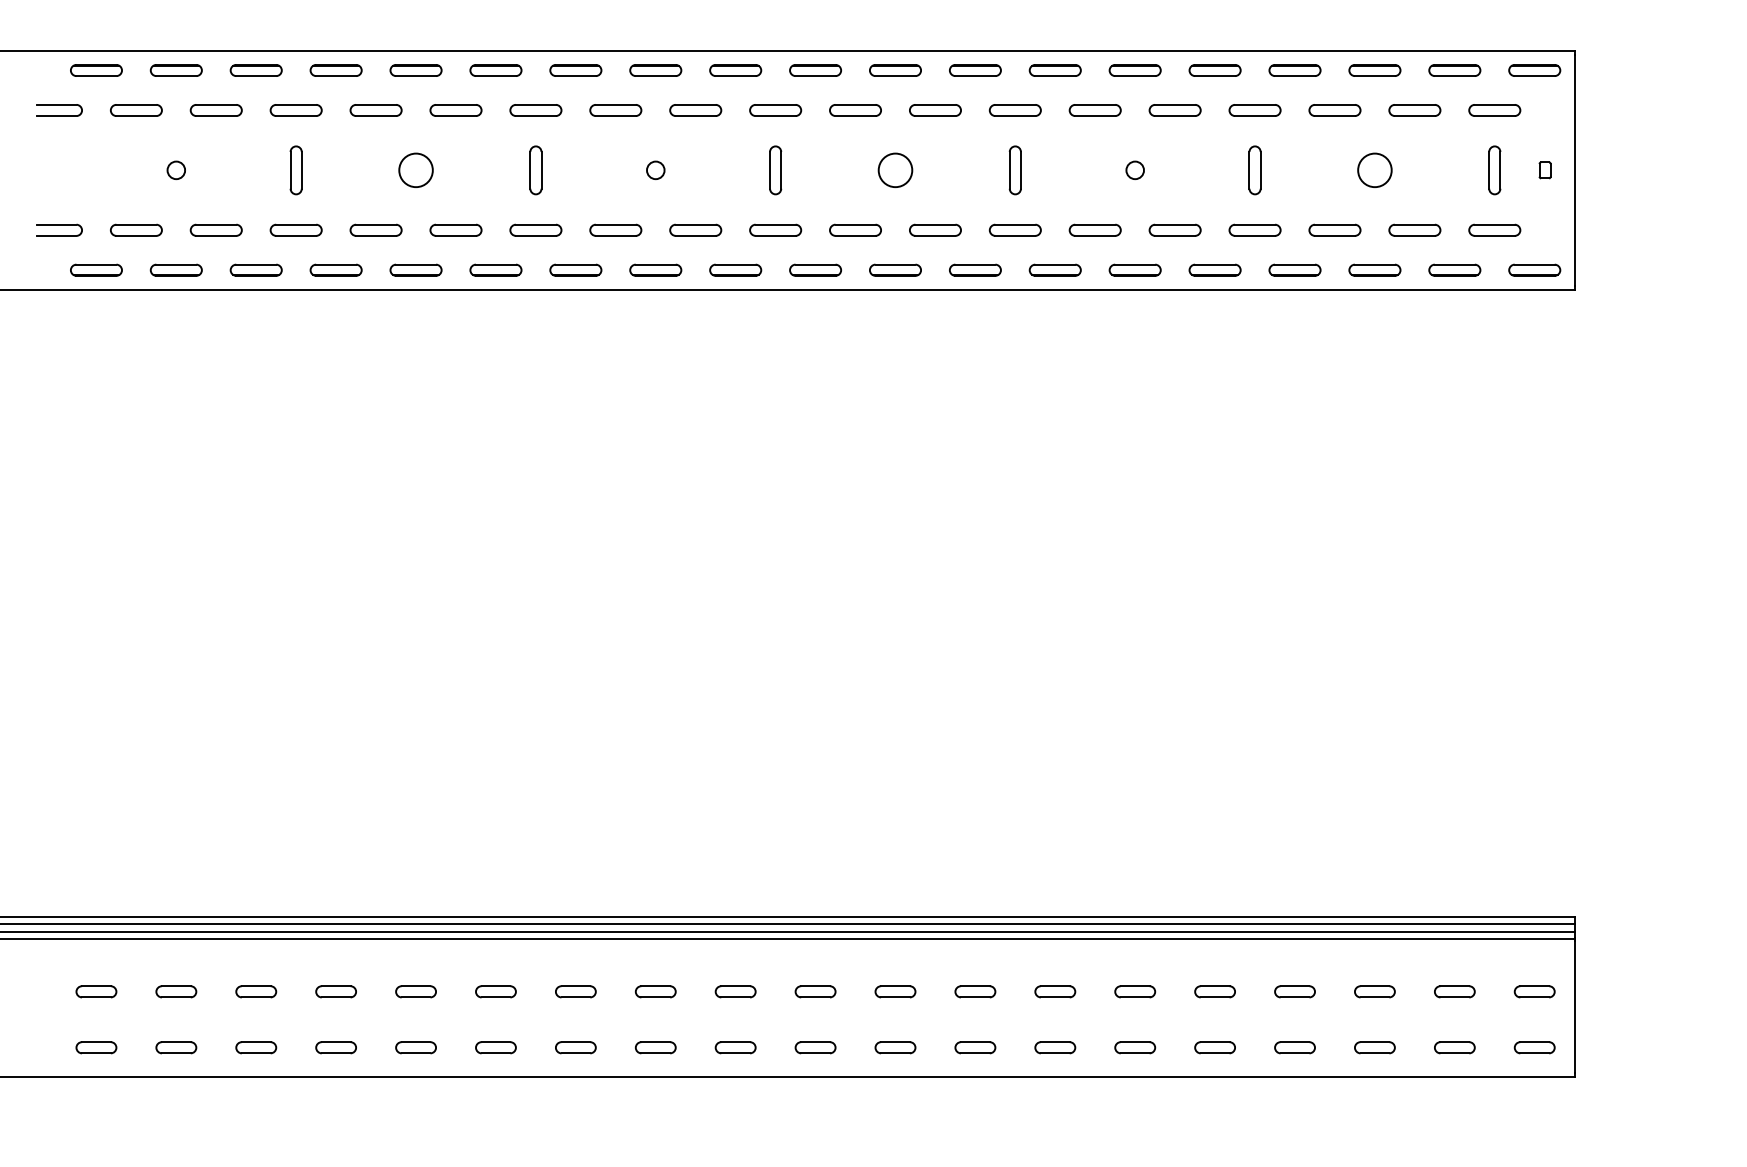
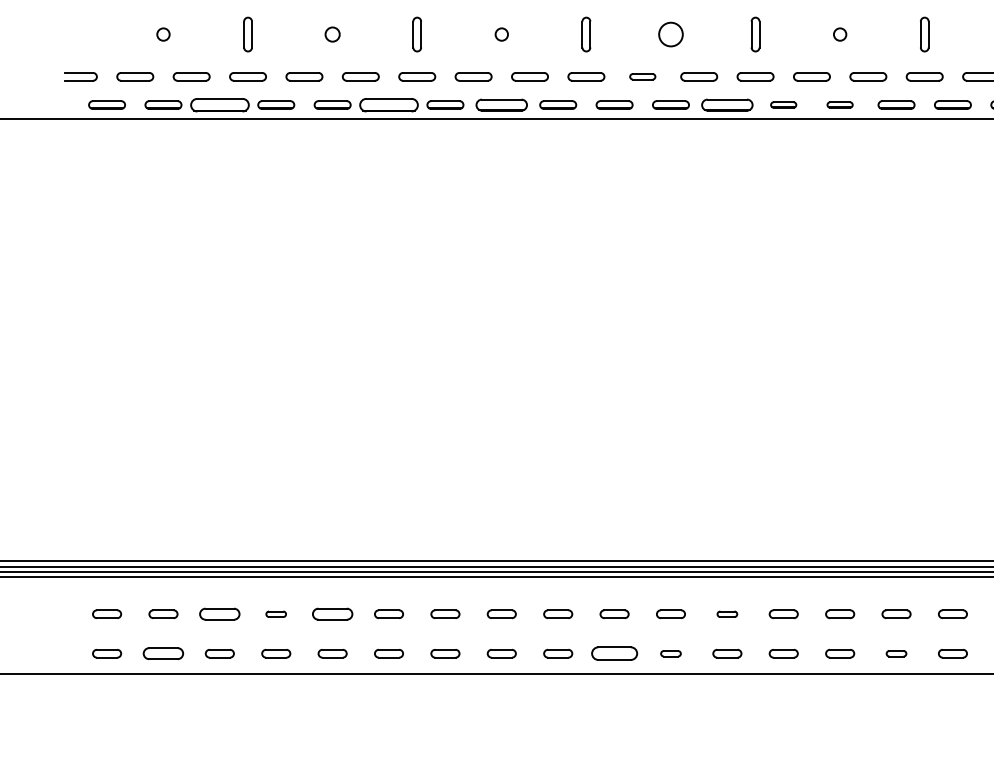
circle: (415, 170) -> (332, 34), size x0.6
part: (855, 229) -> (642, 76), size x0.7
part: (255, 269) -> (219, 104), size x1.6
part: (495, 269) -> (388, 104), size x1.6
part: (655, 269) -> (501, 104), size x1.4
part: (975, 269) -> (727, 104), size x1.4
part: (1054, 269) -> (783, 104), size x0.7
part: (1134, 269) -> (839, 104), size x0.7
part: (256, 991) -> (220, 614), size x1.4
part: (335, 991) -> (275, 614), size x0.7
part: (415, 991) -> (332, 614), size x1.4
part: (975, 991) -> (727, 614), size x0.7
part: (176, 1047) -> (163, 653), size x1.4
part: (815, 1047) -> (614, 653), size x1.6
part: (895, 1047) -> (670, 653), size x0.7
part: (1214, 1047) -> (896, 653), size x0.7

